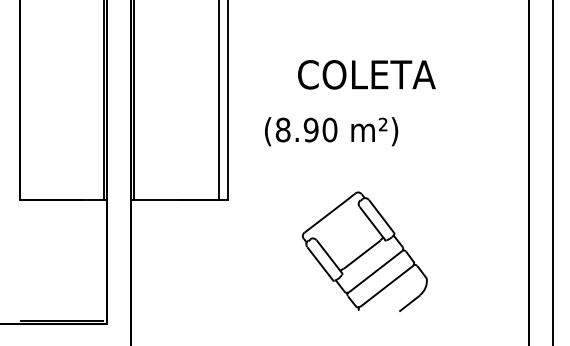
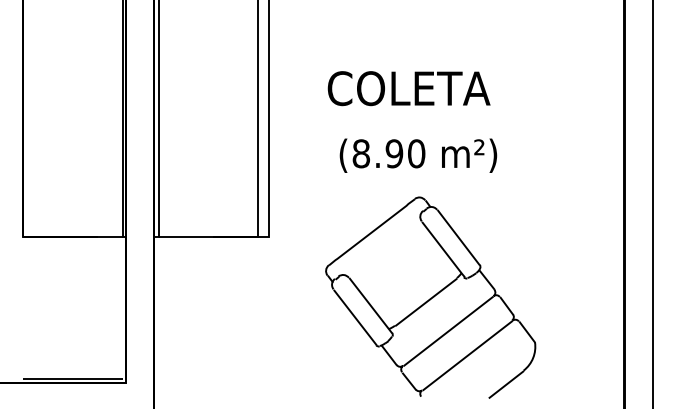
text: (366, 74) -> (408, 88), moved
text: (331, 131) -> (418, 155), moved
part: (364, 251) -> (430, 297), size x1.43

